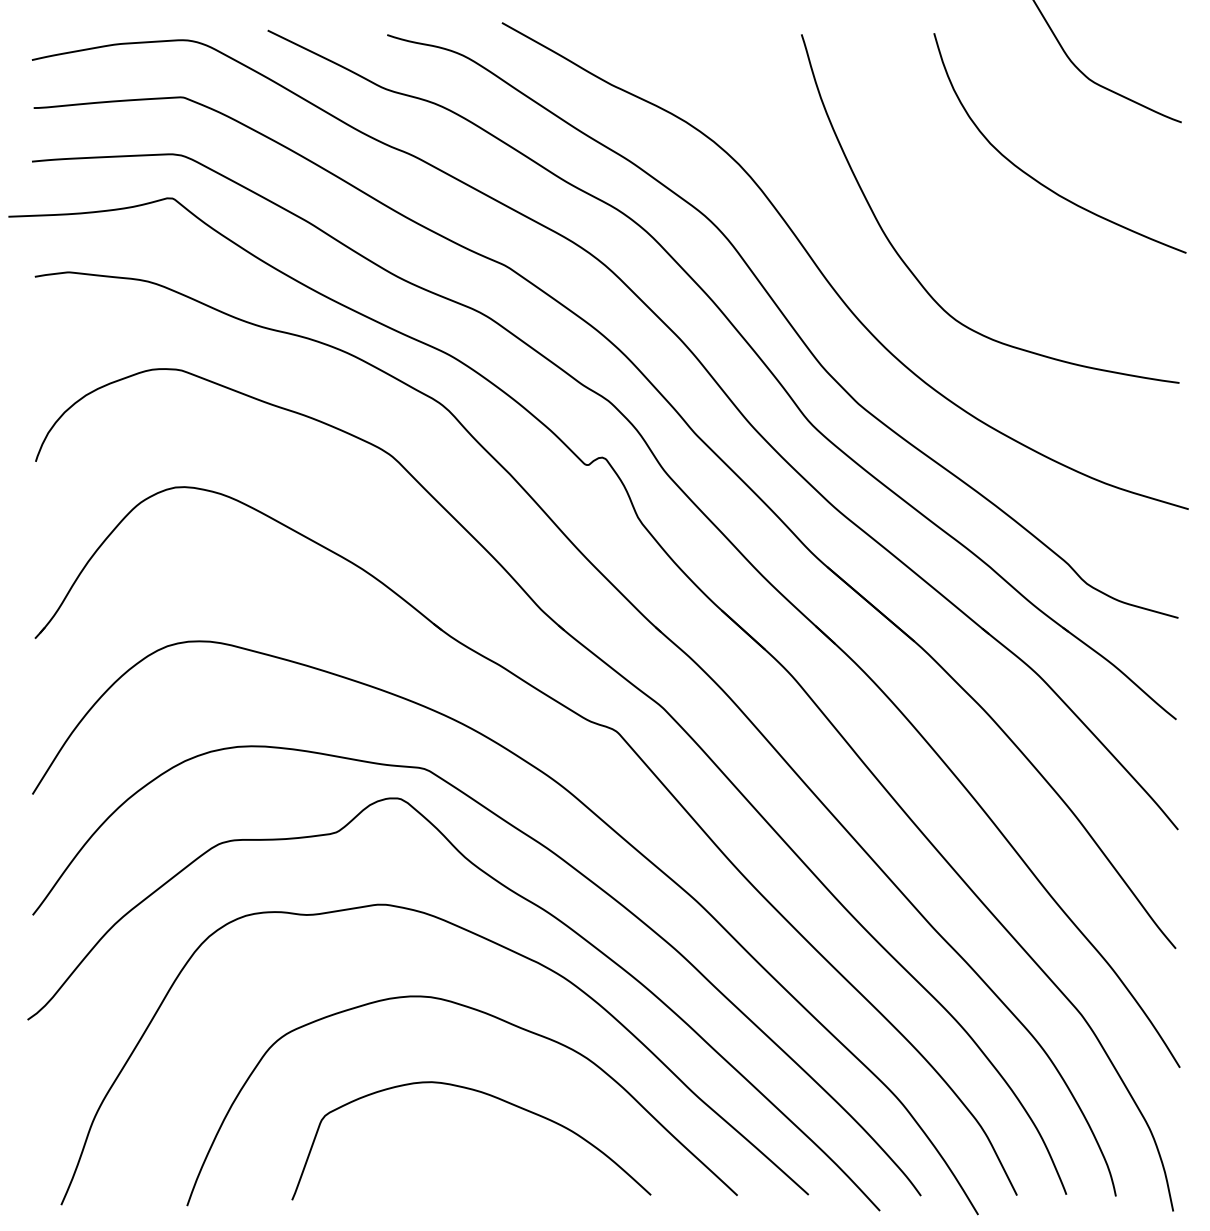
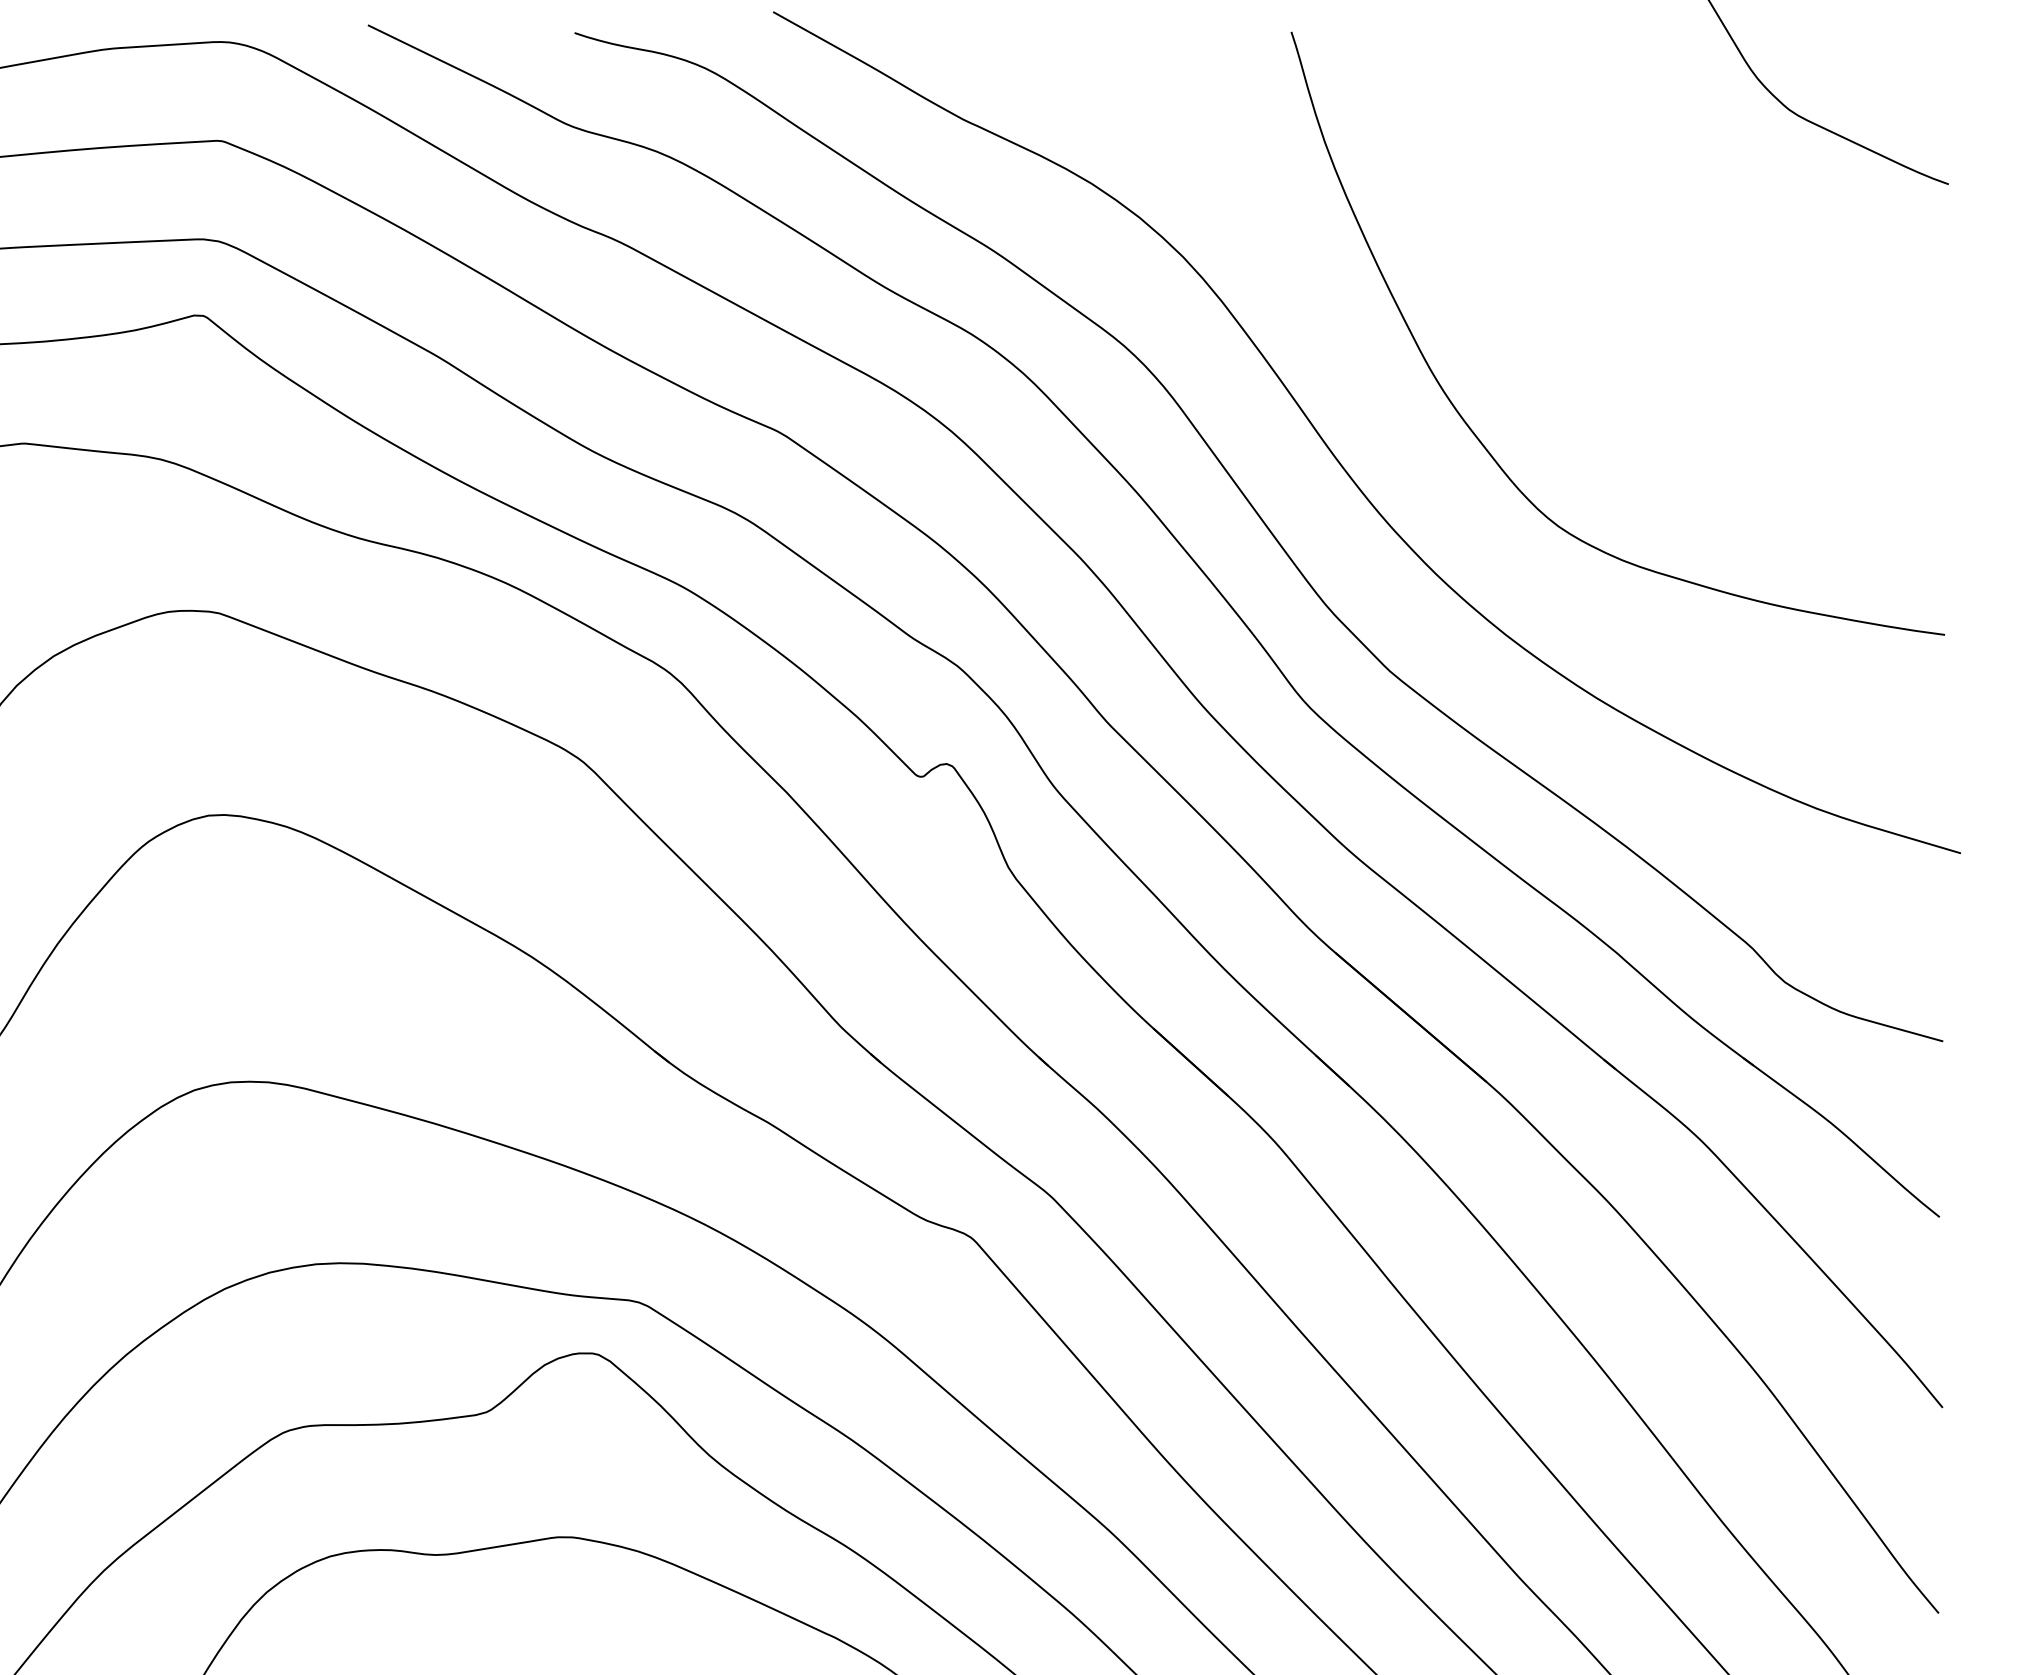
curve: (1032, 176) -> (1690, 277), removed

